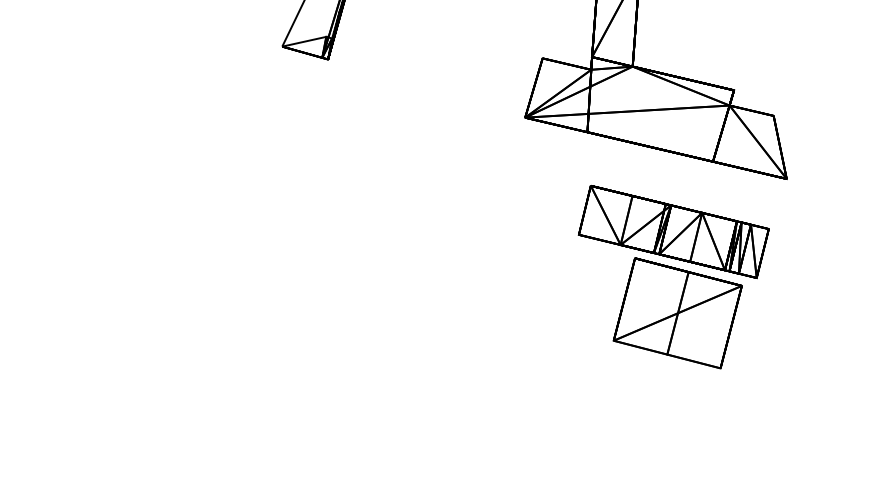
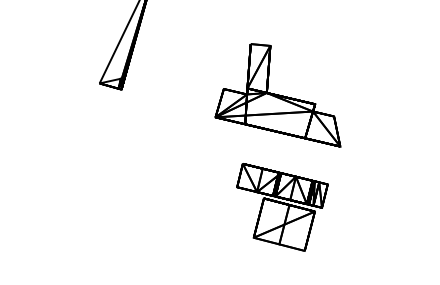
part: (673, 277) -> (282, 207), moved

